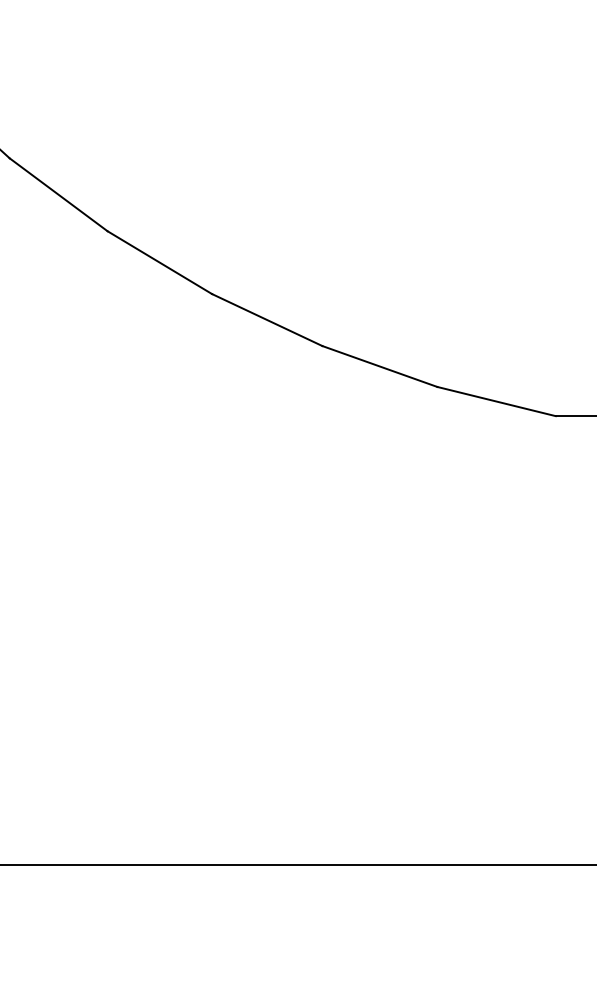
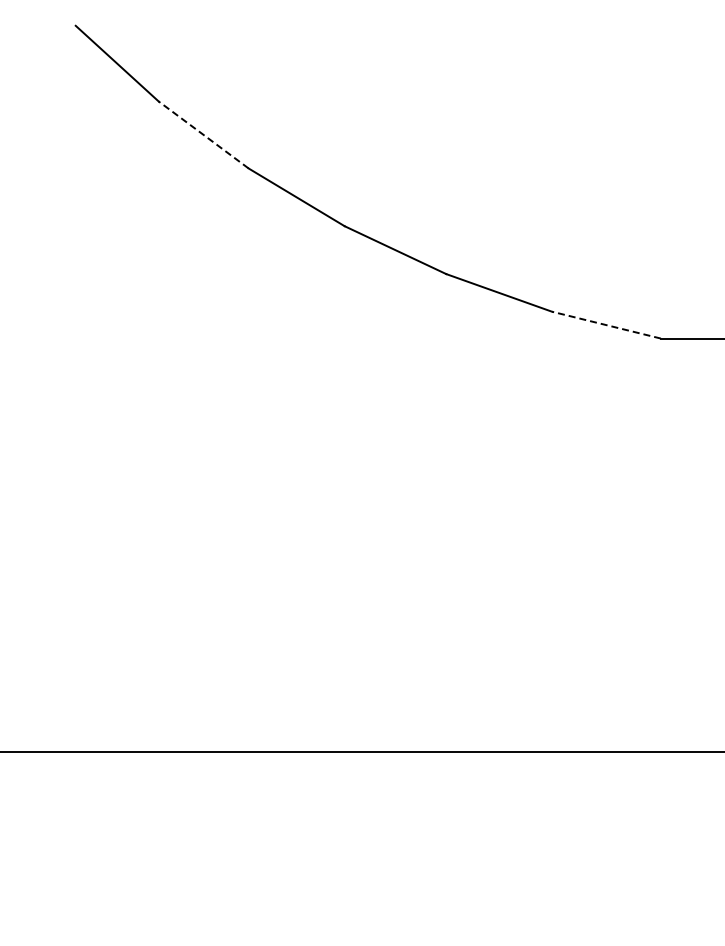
line: (58, 194) -> (203, 134), solid -> dashed
line: (496, 401) -> (606, 325), solid -> dashed

